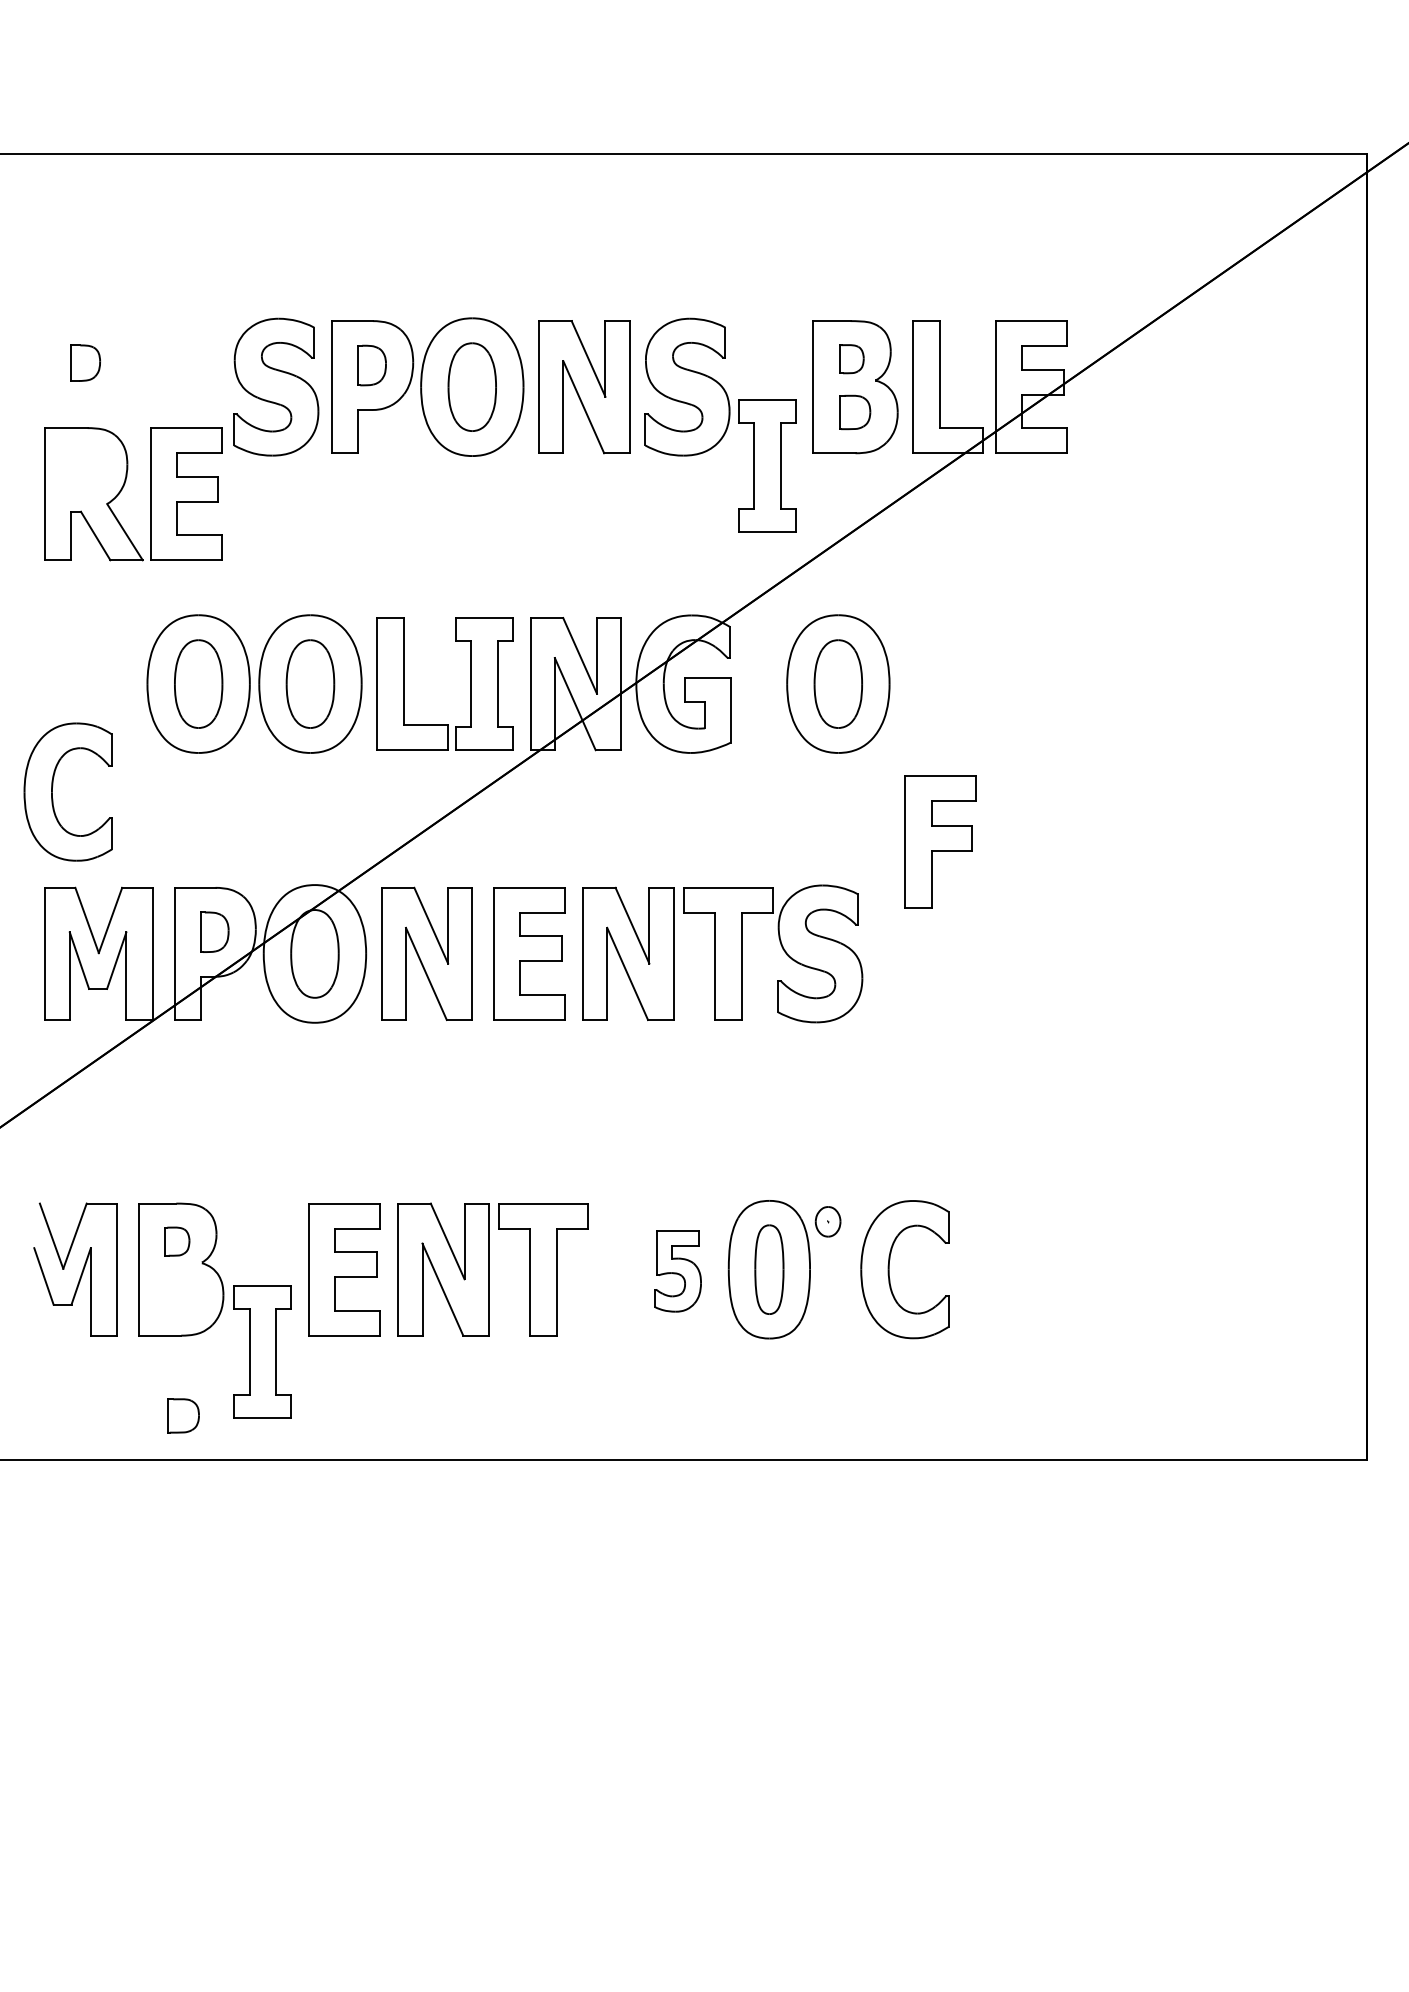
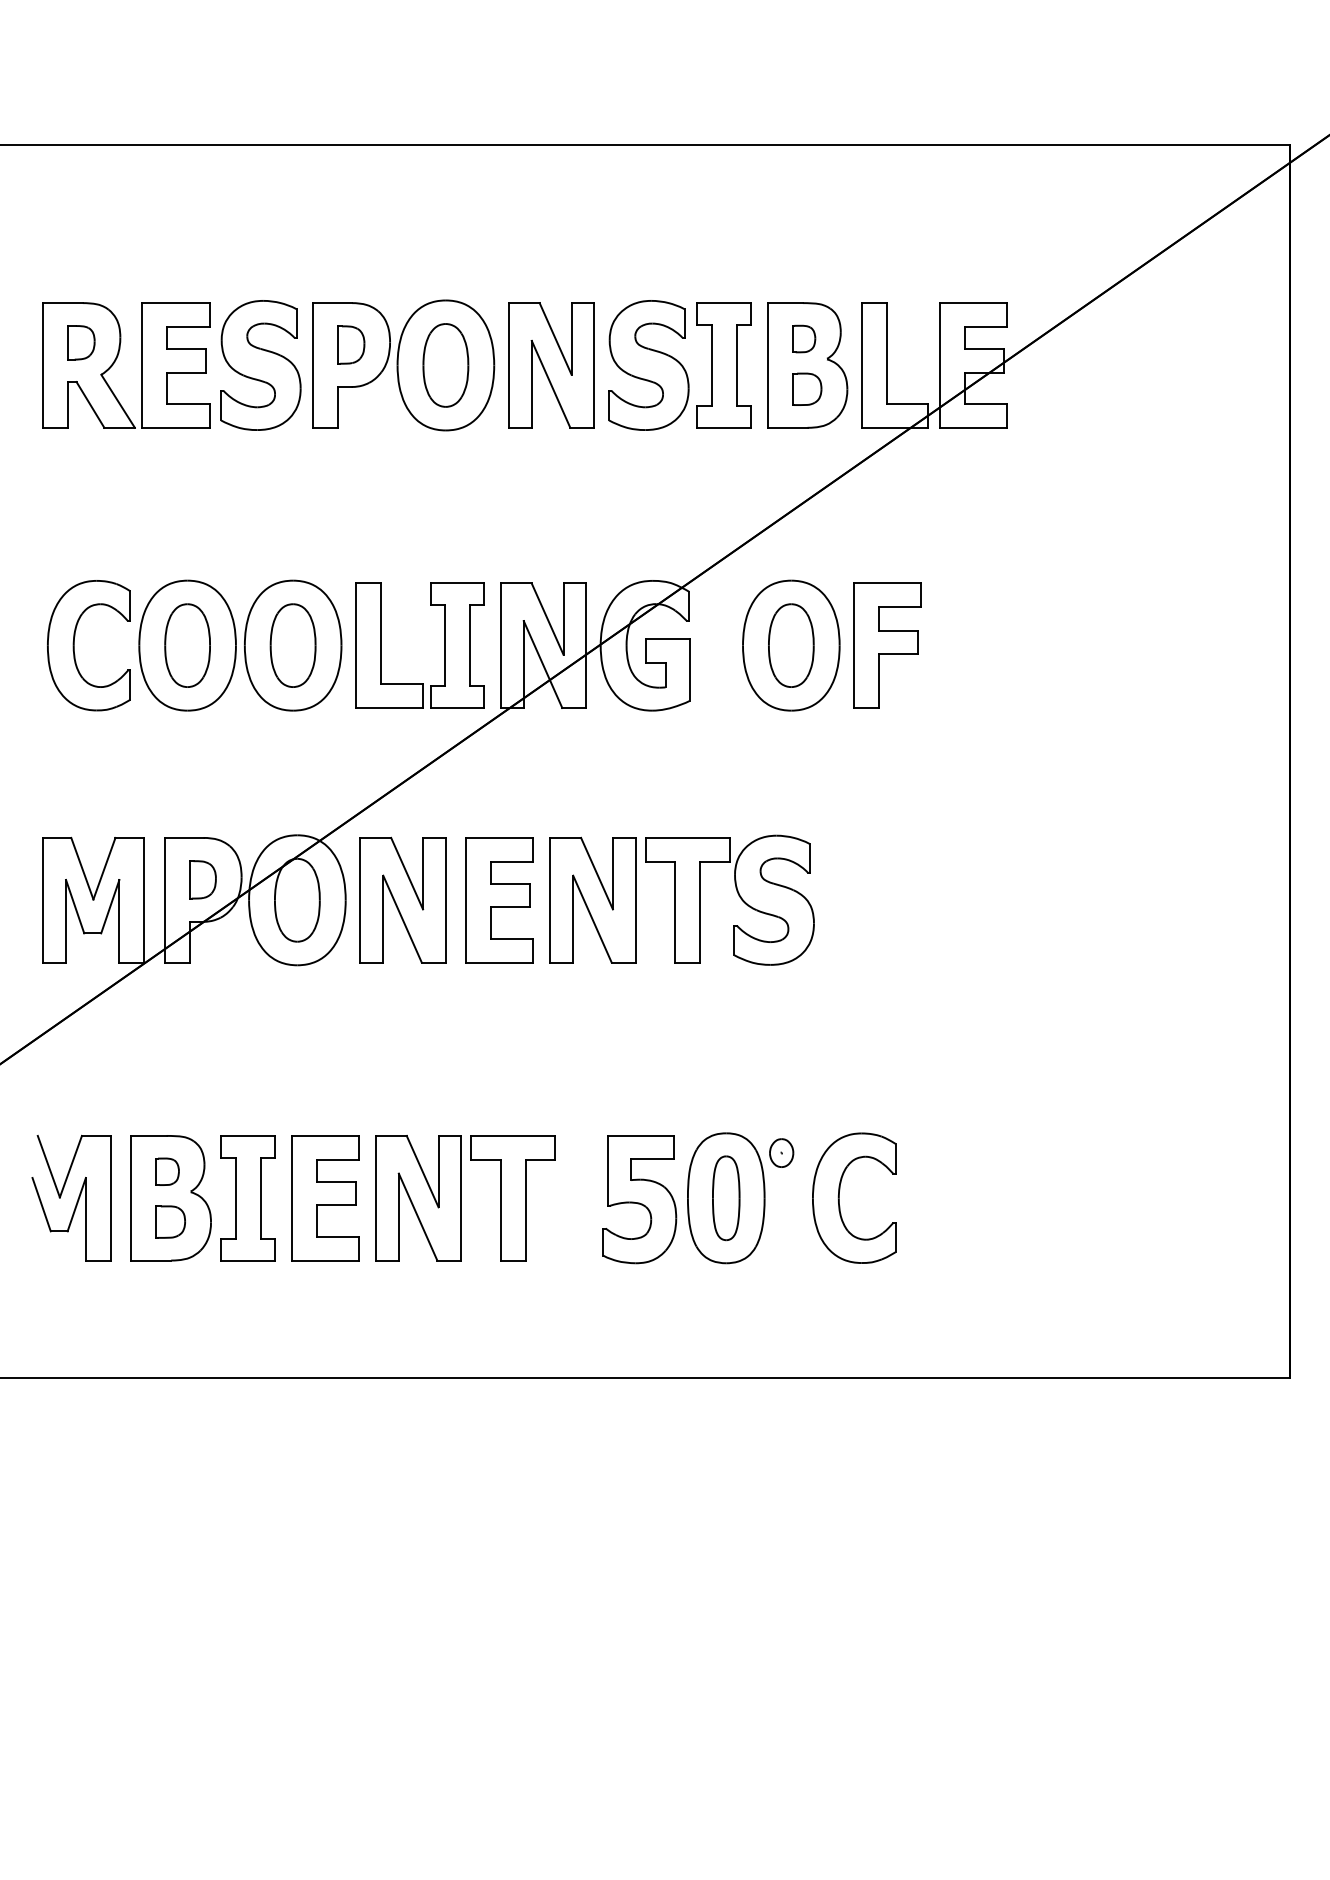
part: (767, 465) -> (724, 364), moved
part: (123, 488) -> (116, 360), moved
part: (53, 786) -> (75, 640), moved
part: (940, 841) -> (887, 645), moved
part: (677, 1271) -> (639, 1199), size x1.67
part: (262, 1351) -> (247, 1198), moved
part: (183, 1415) -> (170, 1221), moved

